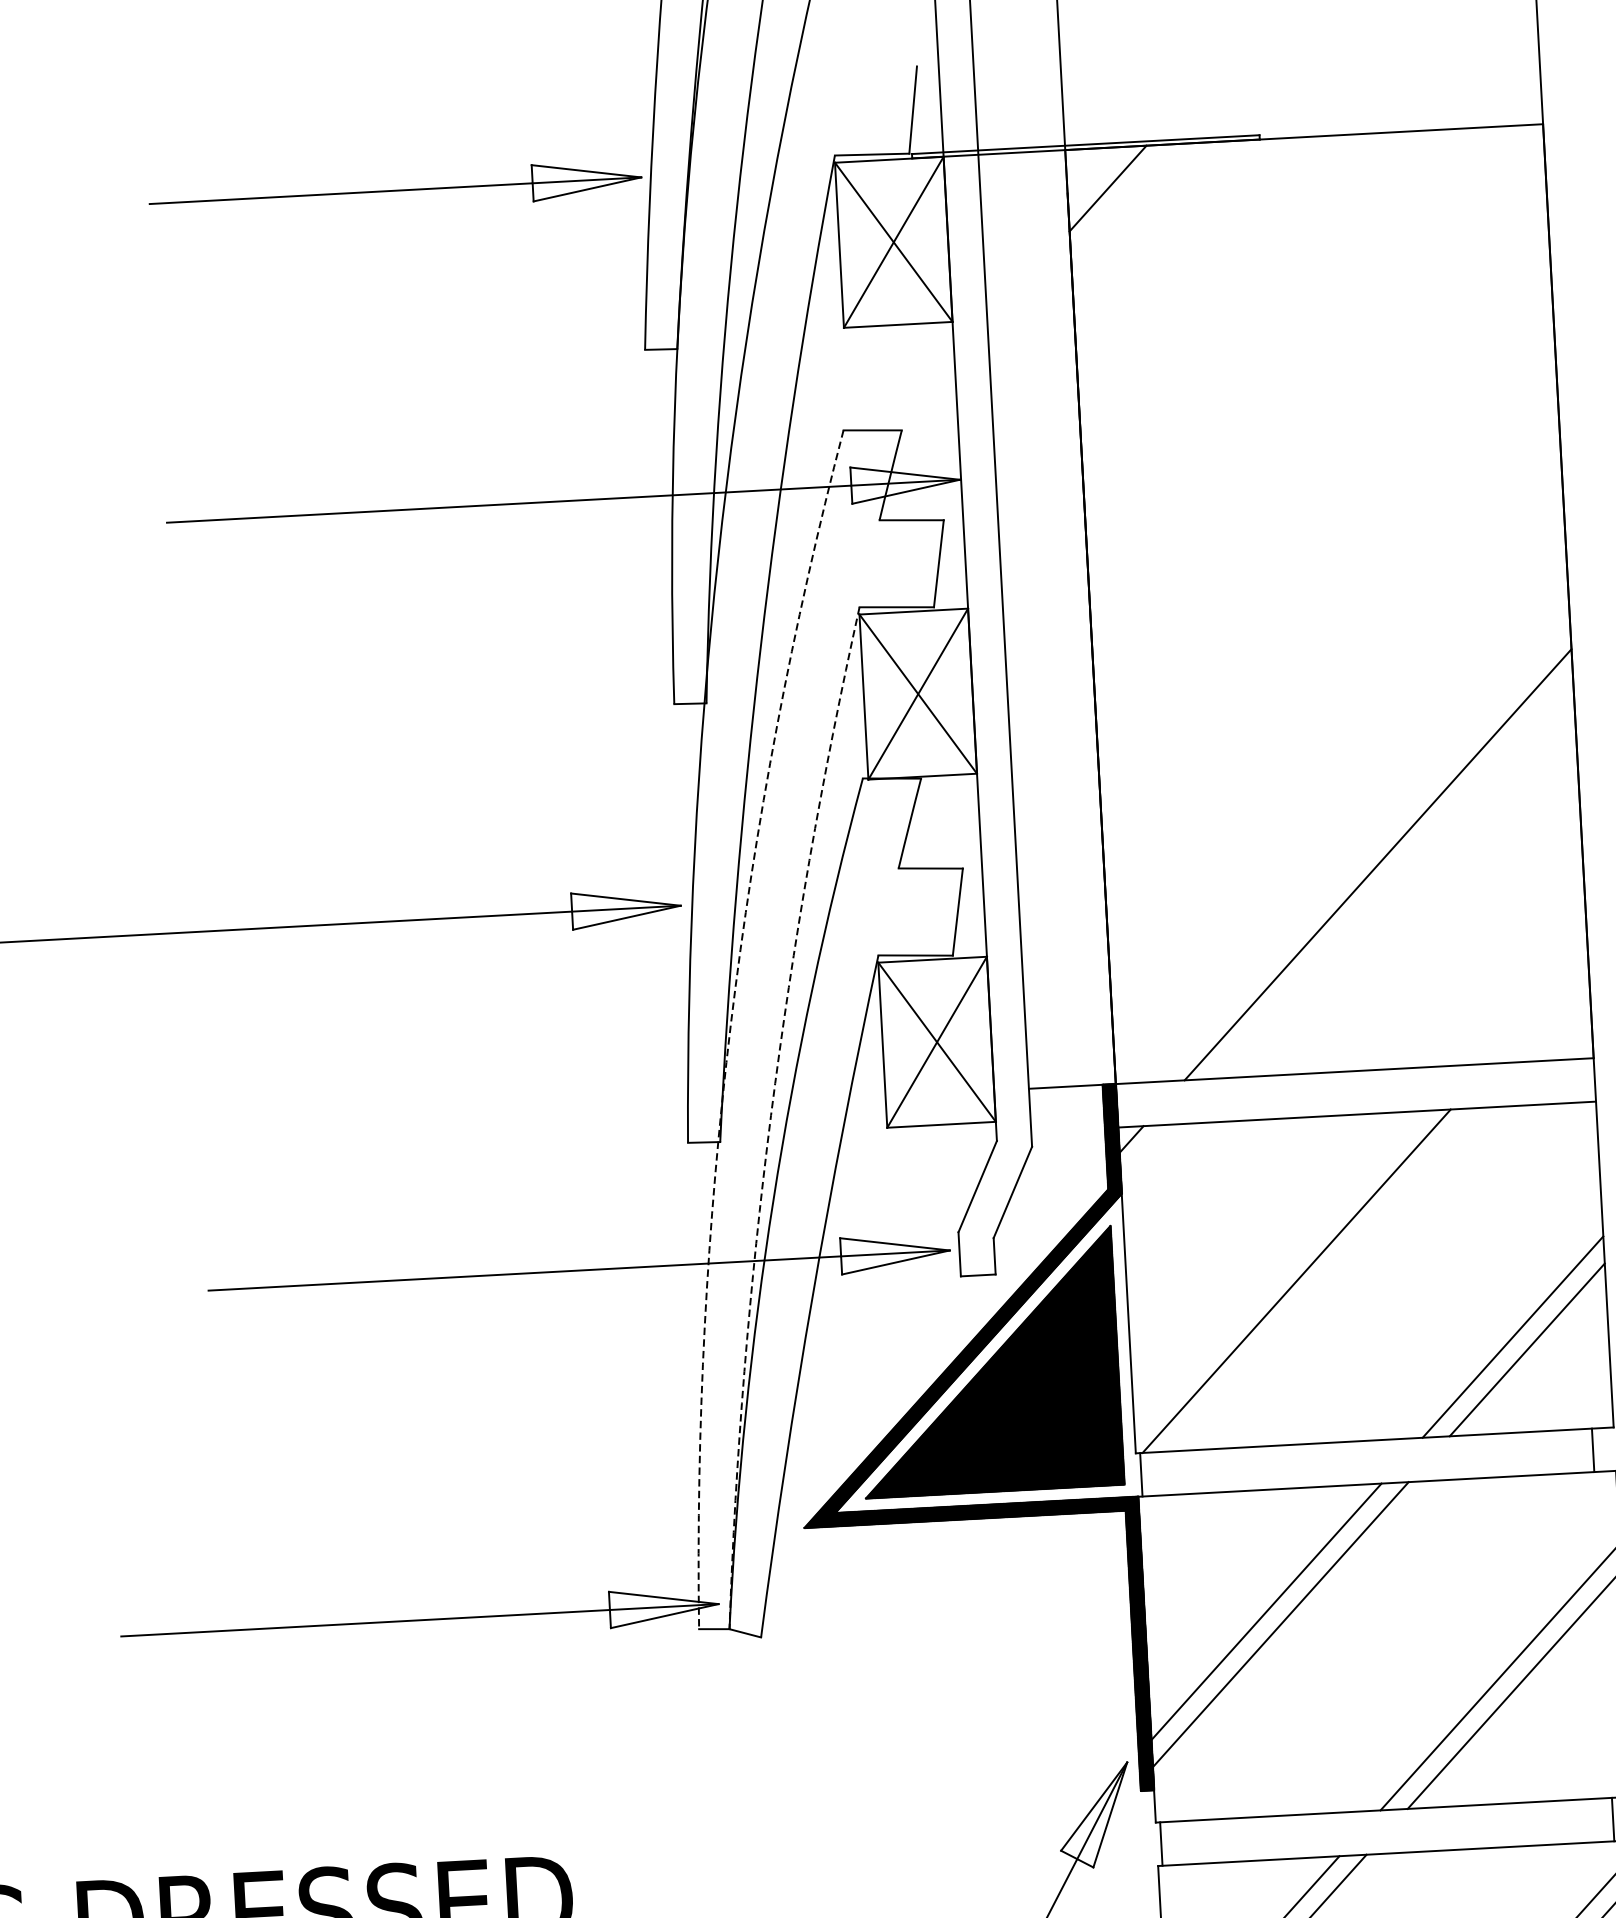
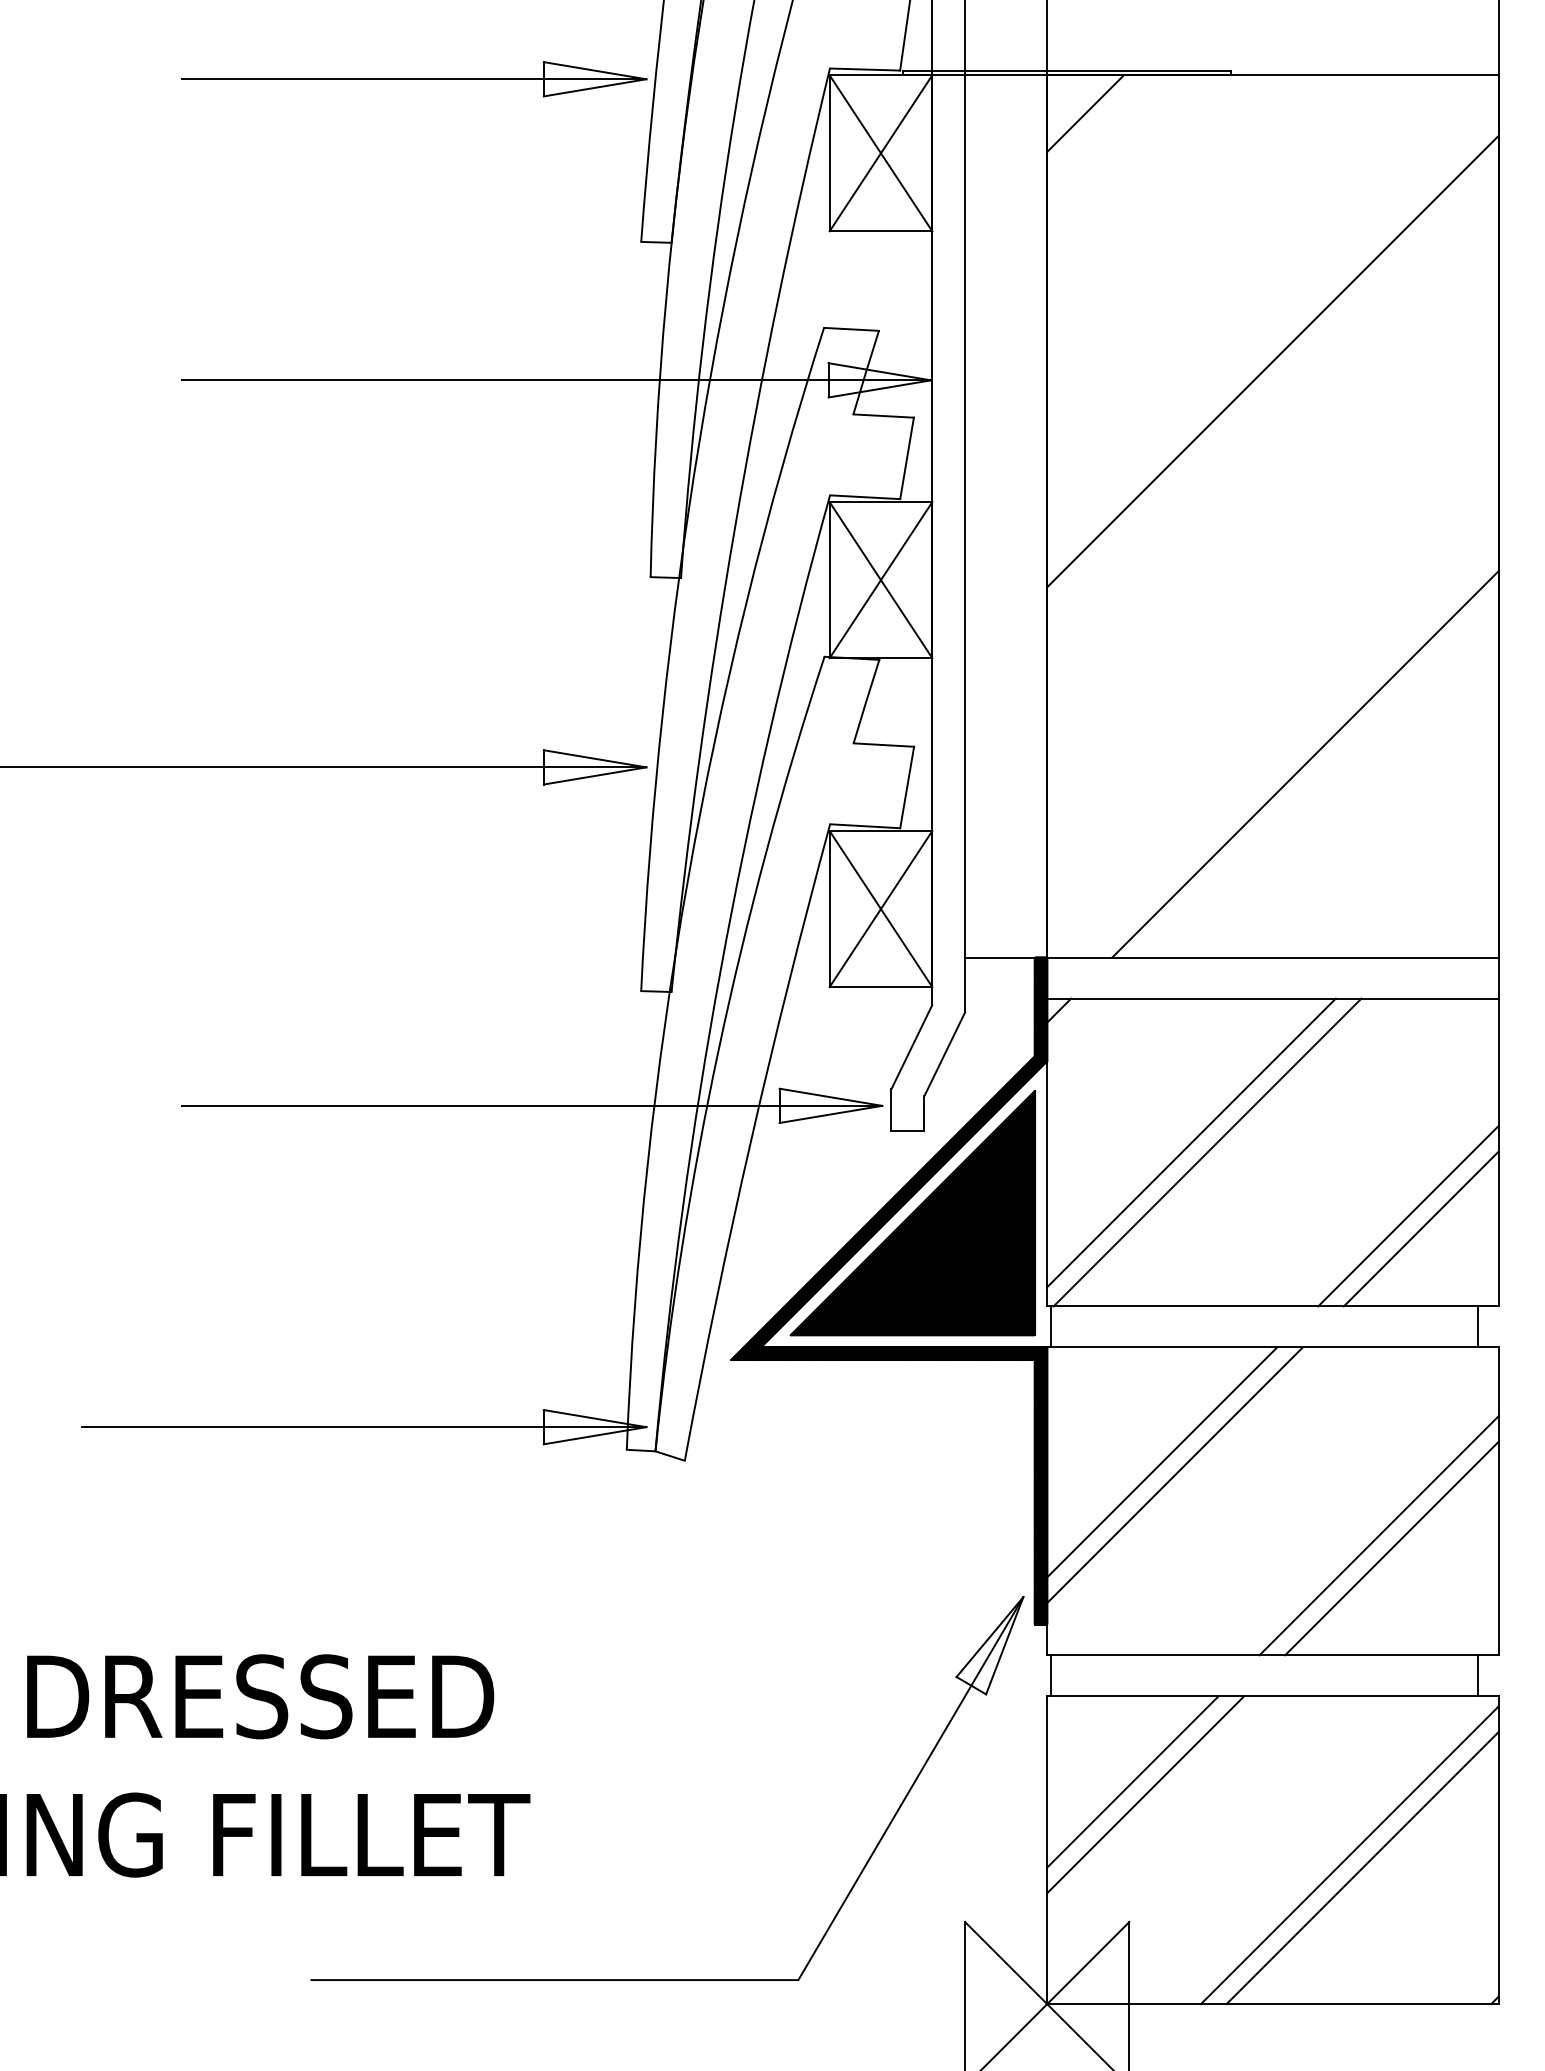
line: (1320, 440) -> (1272, 361), added
arc: (730, 1025) -> (687, 882), dashed -> solid
arc: (770, 1115) -> (720, 969), dashed -> solid
line: (1279, 1271) -> (1191, 1142), added

